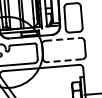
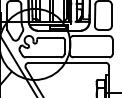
line: (63, 39) -> (91, 36), dashed -> solid
line: (64, 60) -> (91, 57), dashed -> solid

